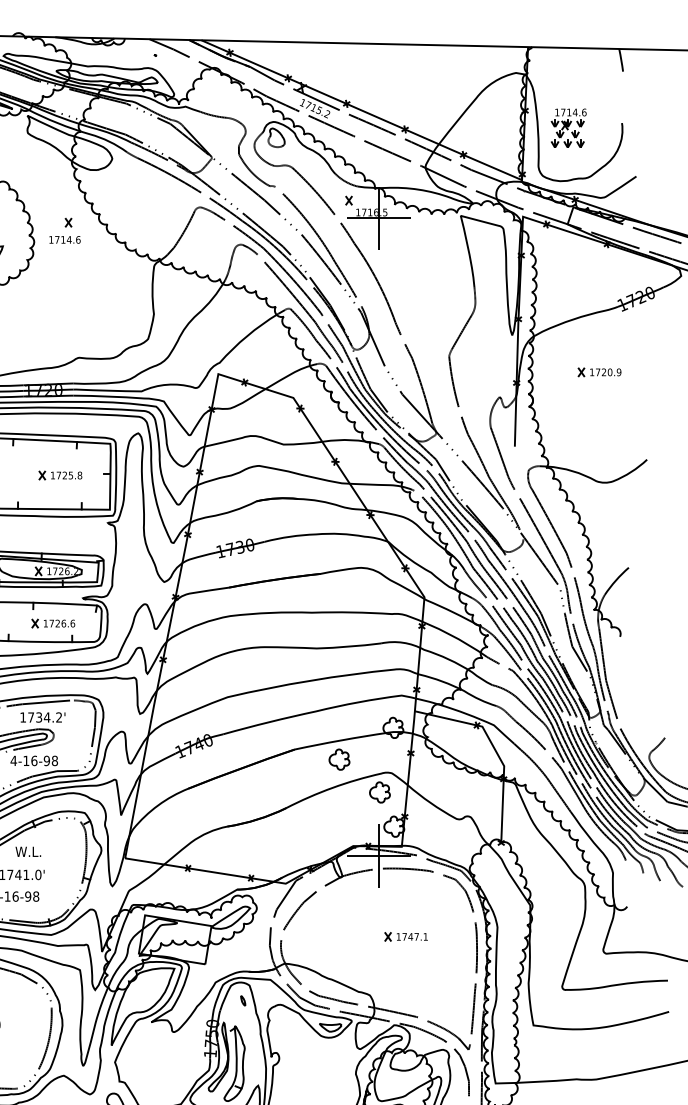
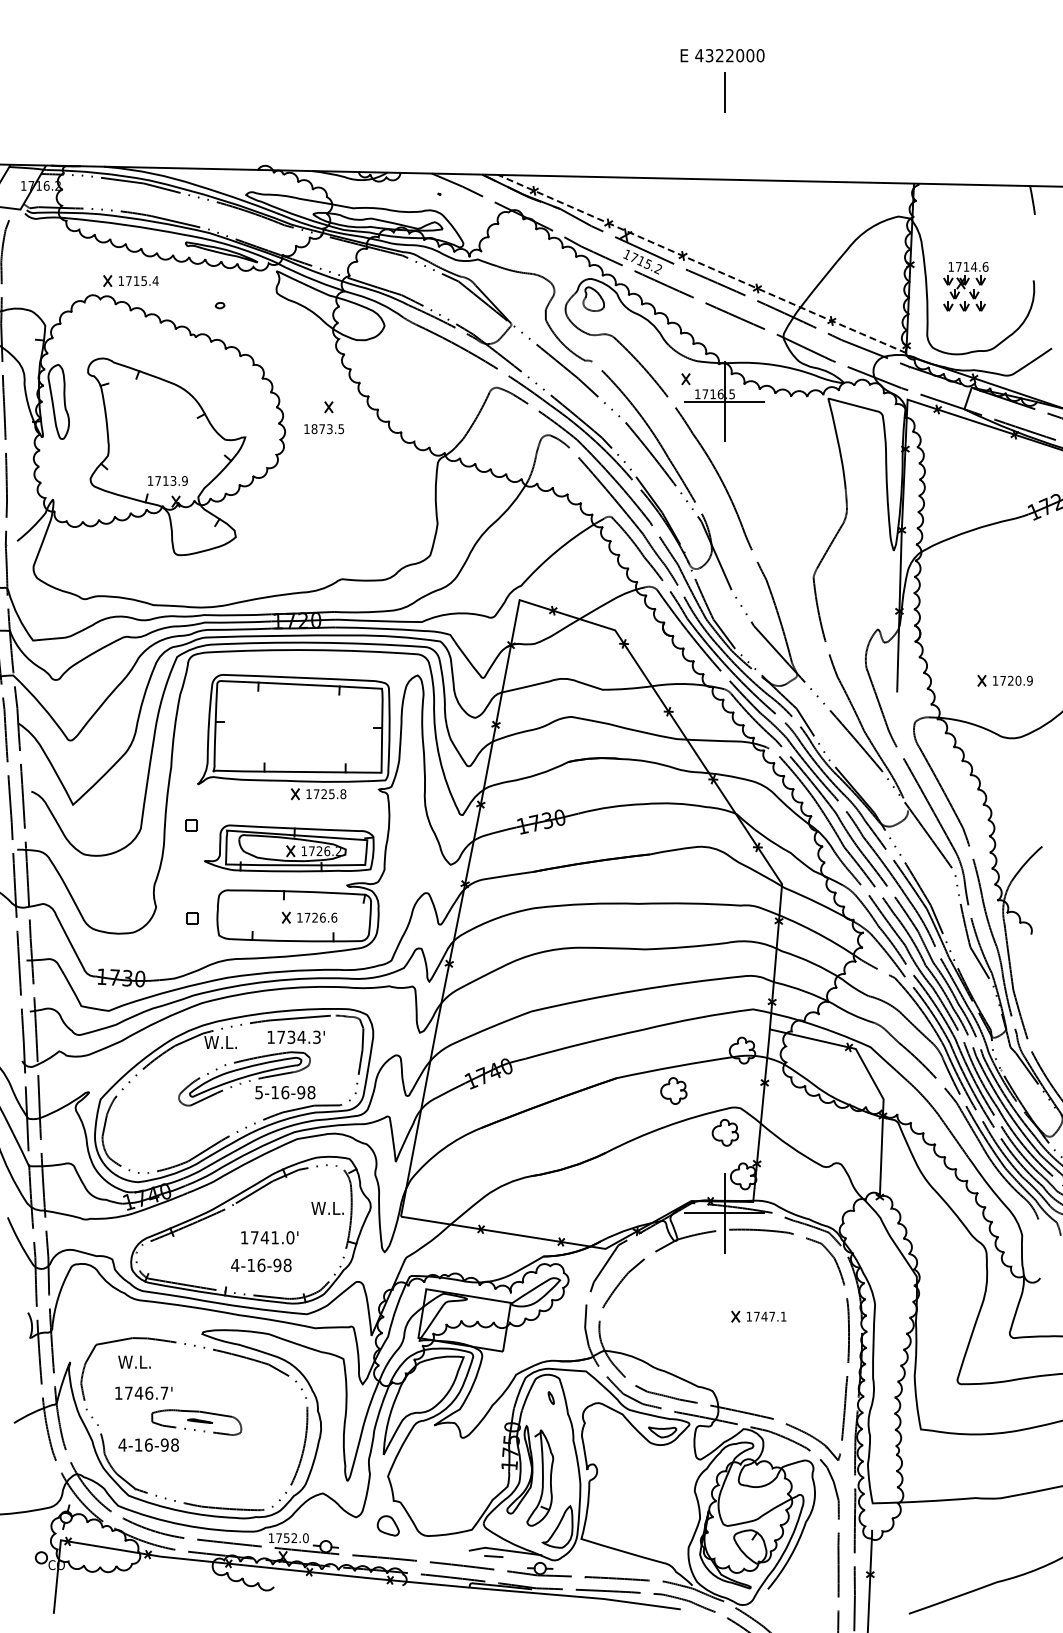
line: (361, 110) -> (702, 264), solid -> dashed
text: (67, 240) -> (327, 429), 1714.6 -> 1873.5
part: (599, 372) -> (1004, 680), moved
part: (60, 475) -> (318, 794), moved
text: (58, 717) -> (316, 1037), 1734.2' -> 1734.3'
text: (13, 760) -> (258, 1092), 4-16-98 -> 5-16-98
text: (28, 851) -> (327, 1208), moved

